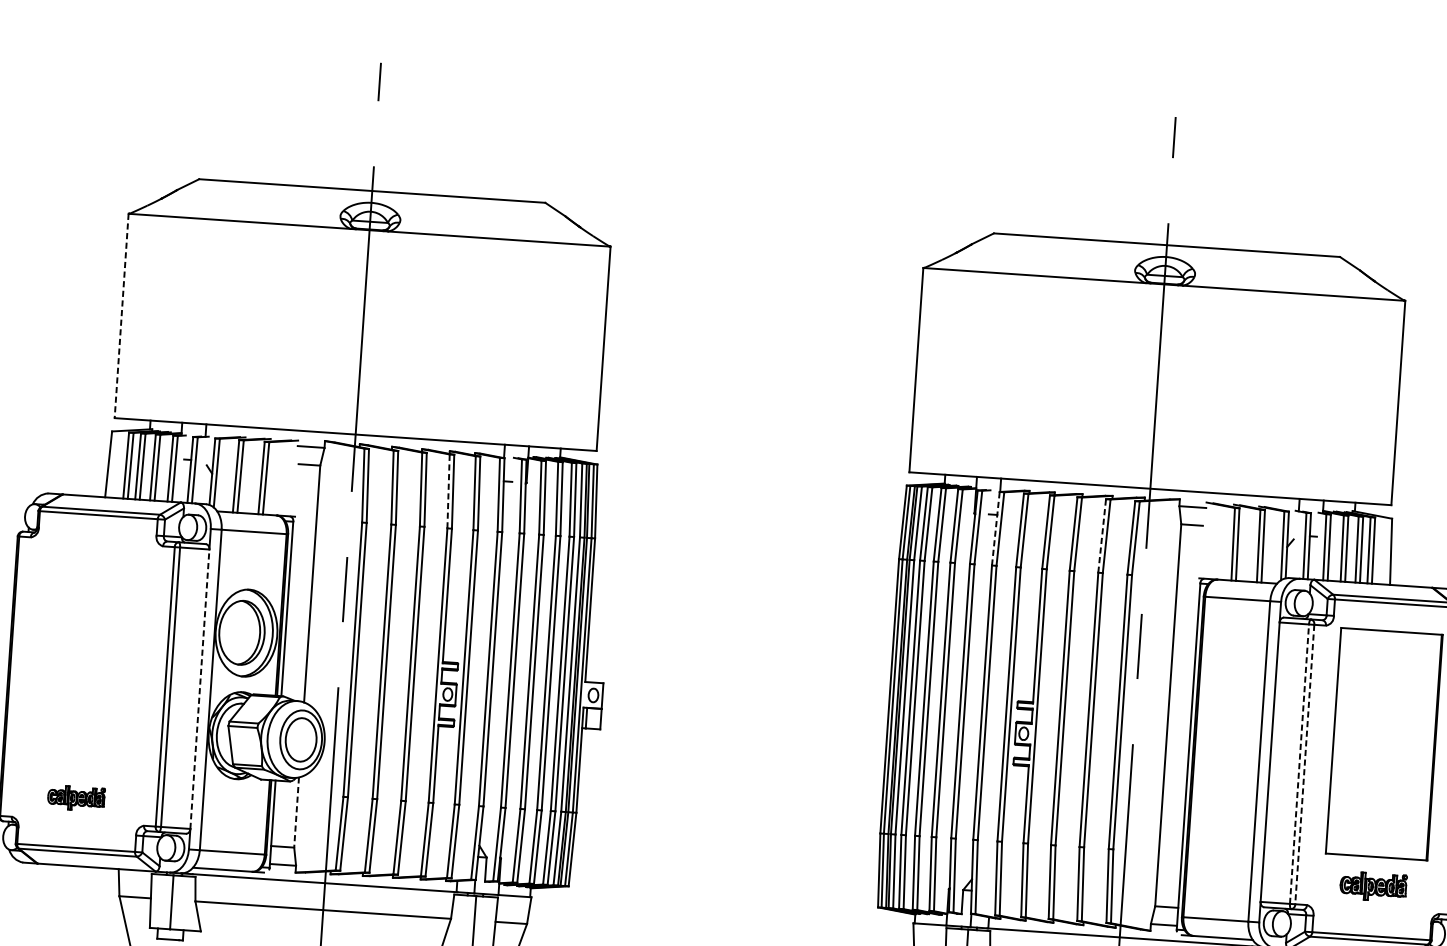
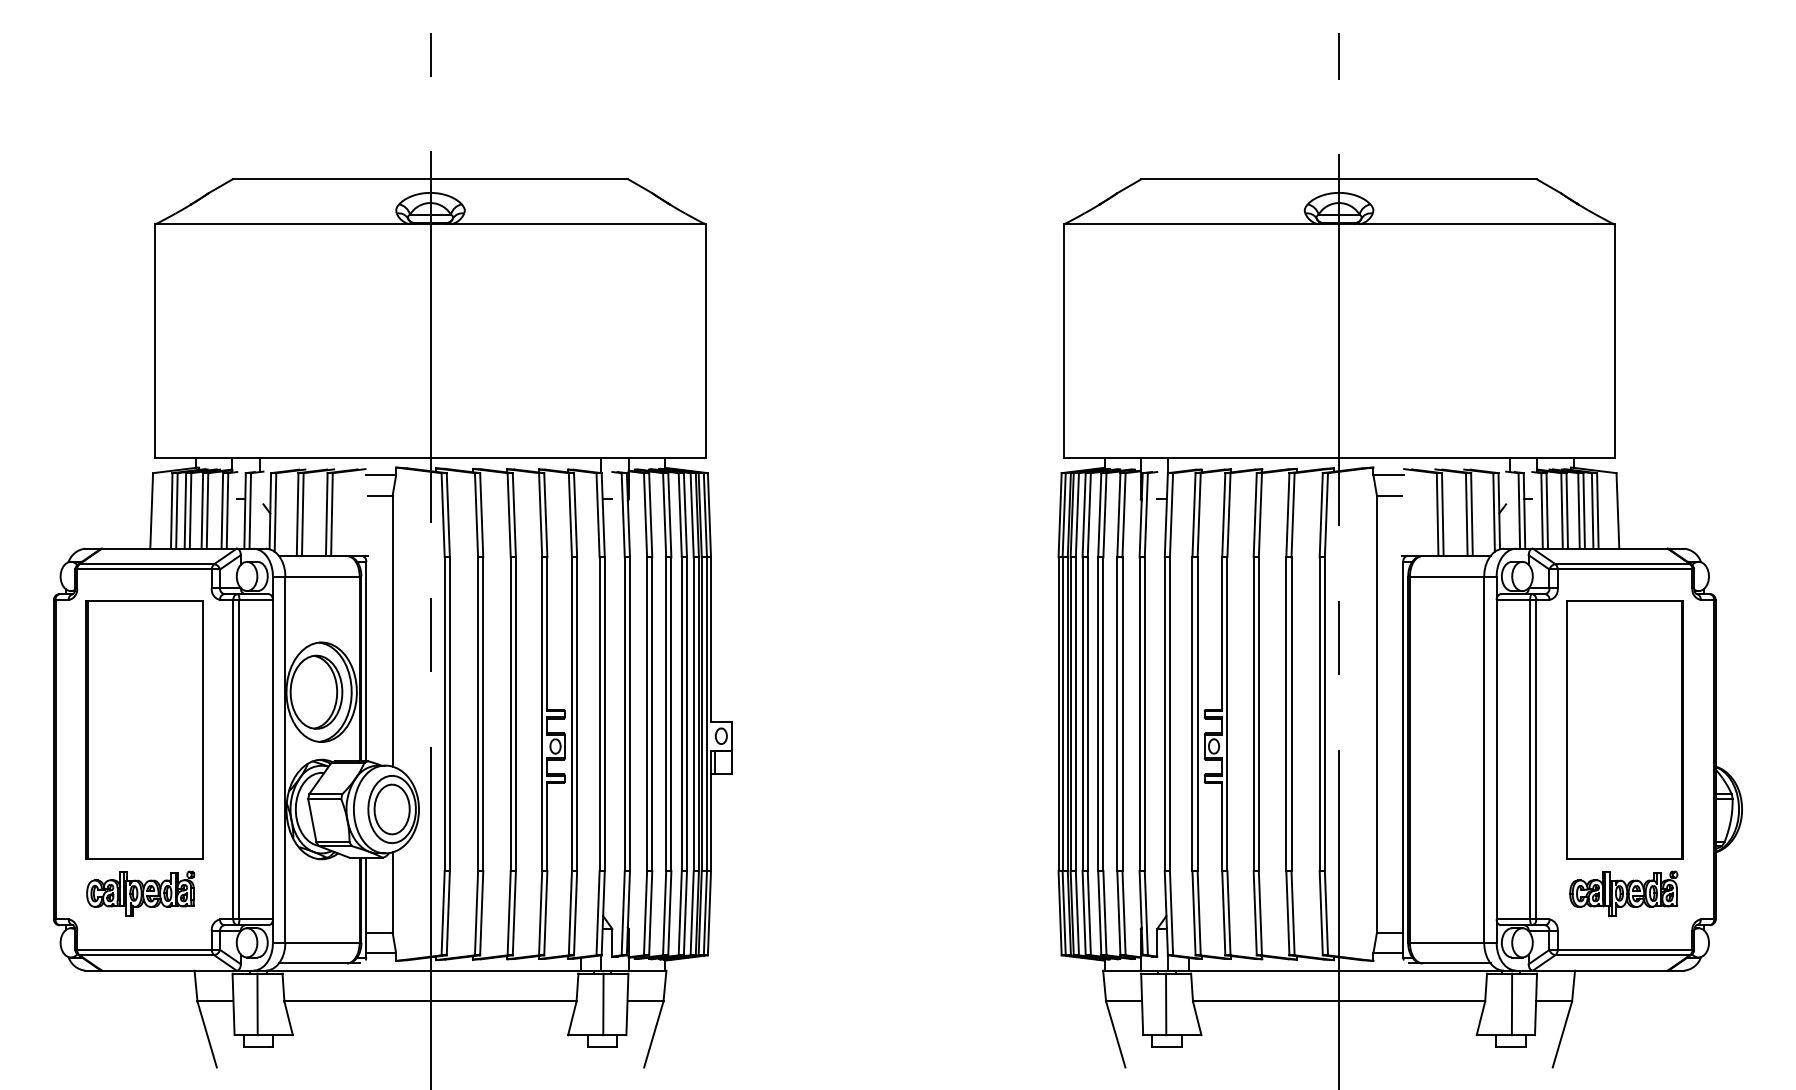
line: (121, 316) -> (154, 341), dashed -> solid
line: (448, 490) -> (540, 514), dashed -> solid
line: (996, 528) -> (1166, 514), dashed -> solid
line: (1101, 535) -> (1287, 514), dashed -> solid
part: (89, 655) -> (144, 729), added
line: (199, 689) -> (272, 759), dashed -> solid
line: (1299, 764) -> (1530, 759), dashed -> solid
line: (1305, 764) -> (1536, 759), dashed -> solid
part: (76, 798) -> (140, 893), size x1.67
line: (296, 812) -> (392, 892), dashed -> solid
part: (1373, 886) -> (1623, 893), size x1.43

